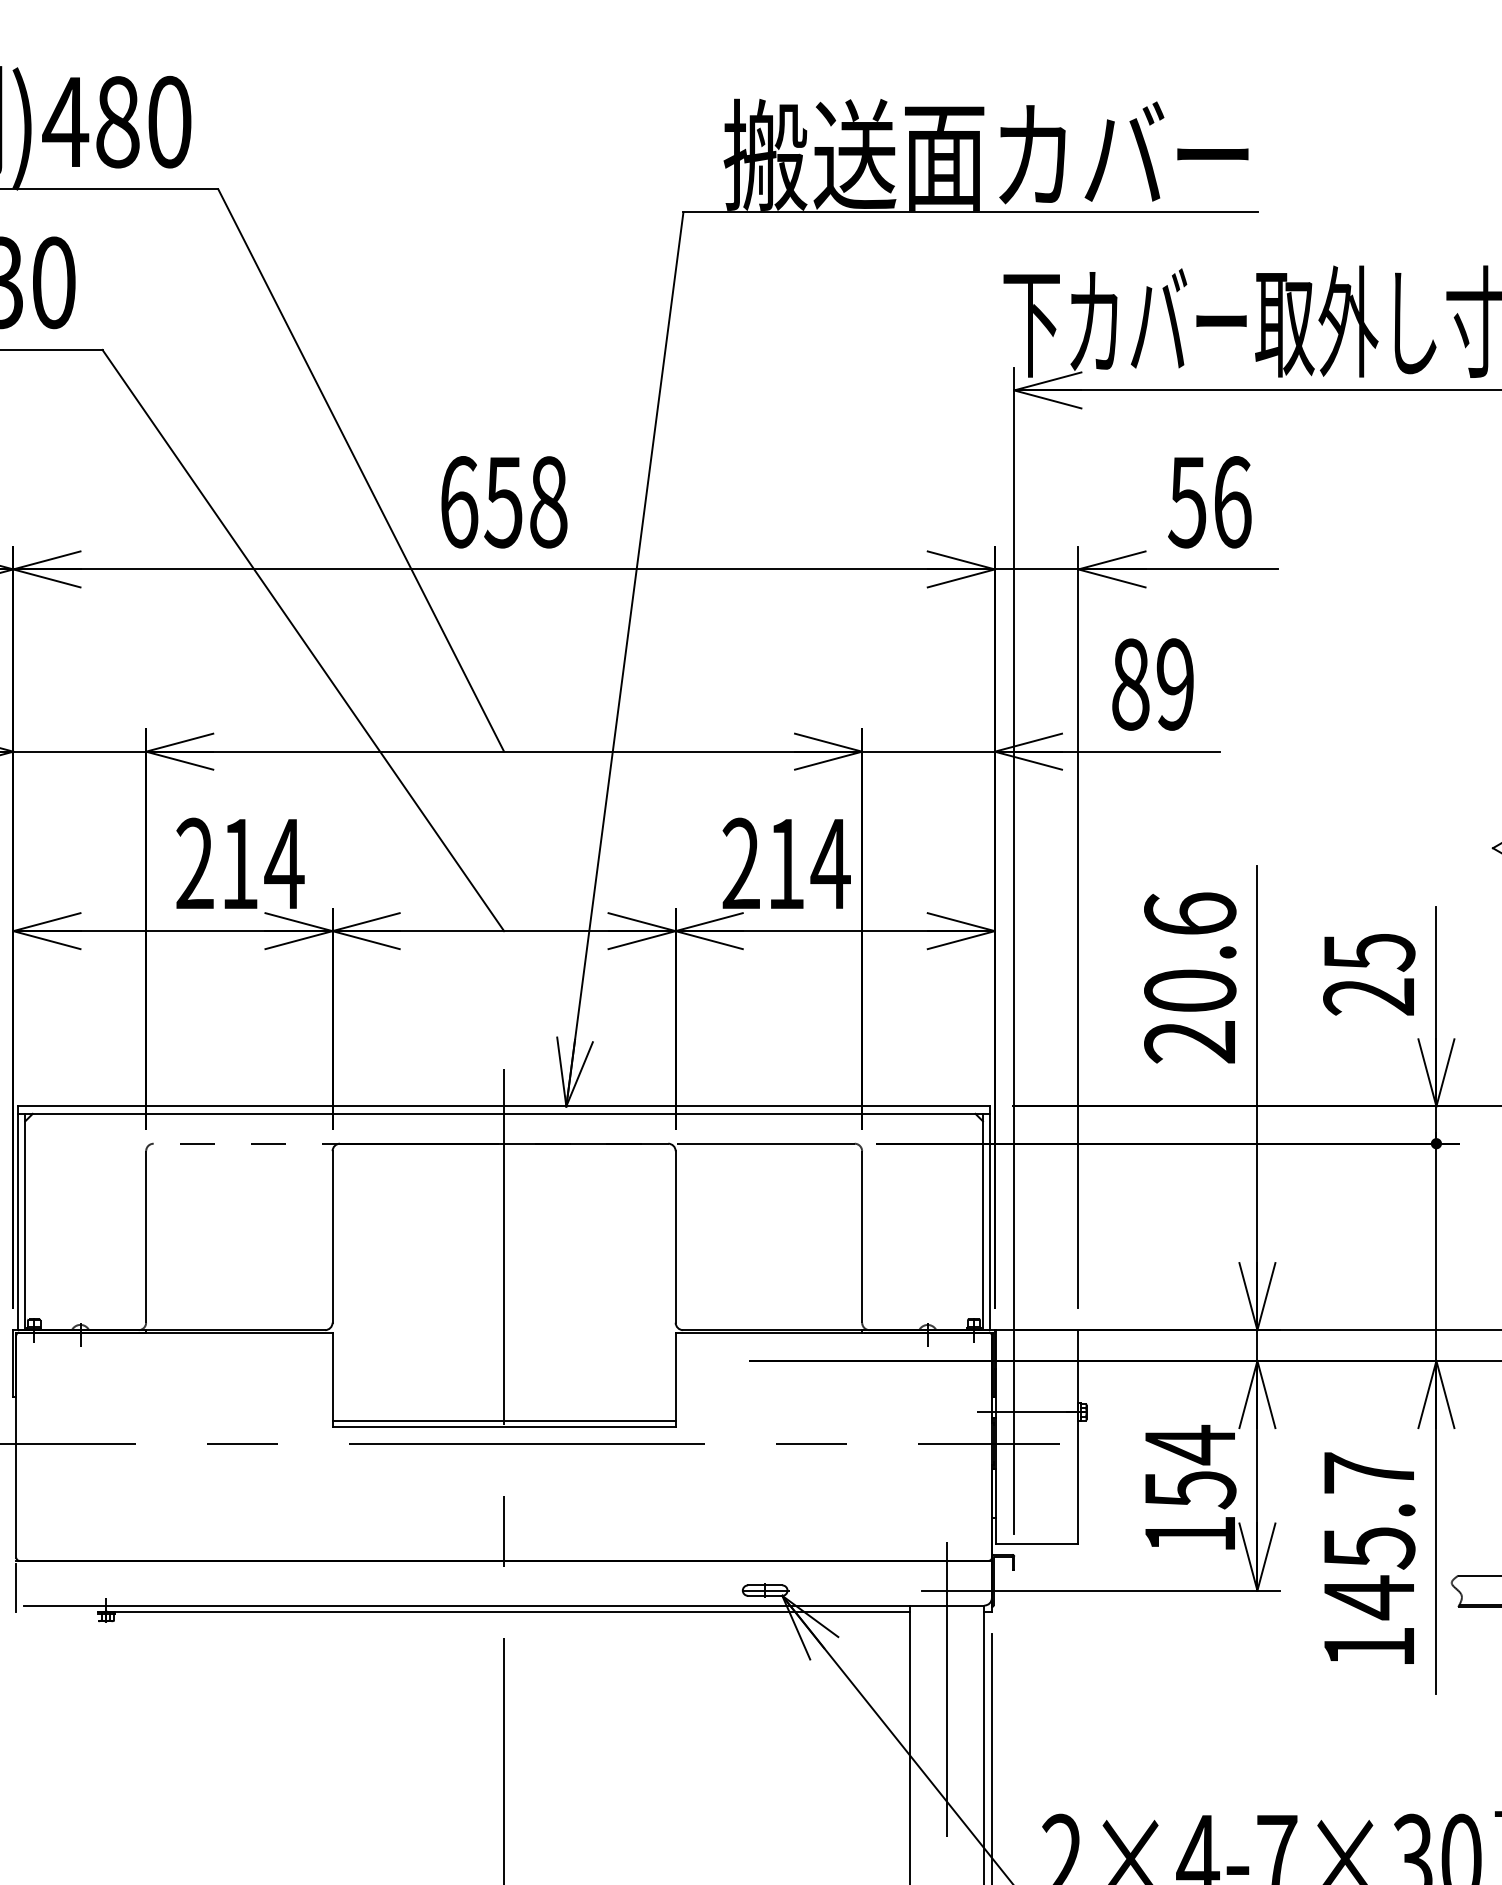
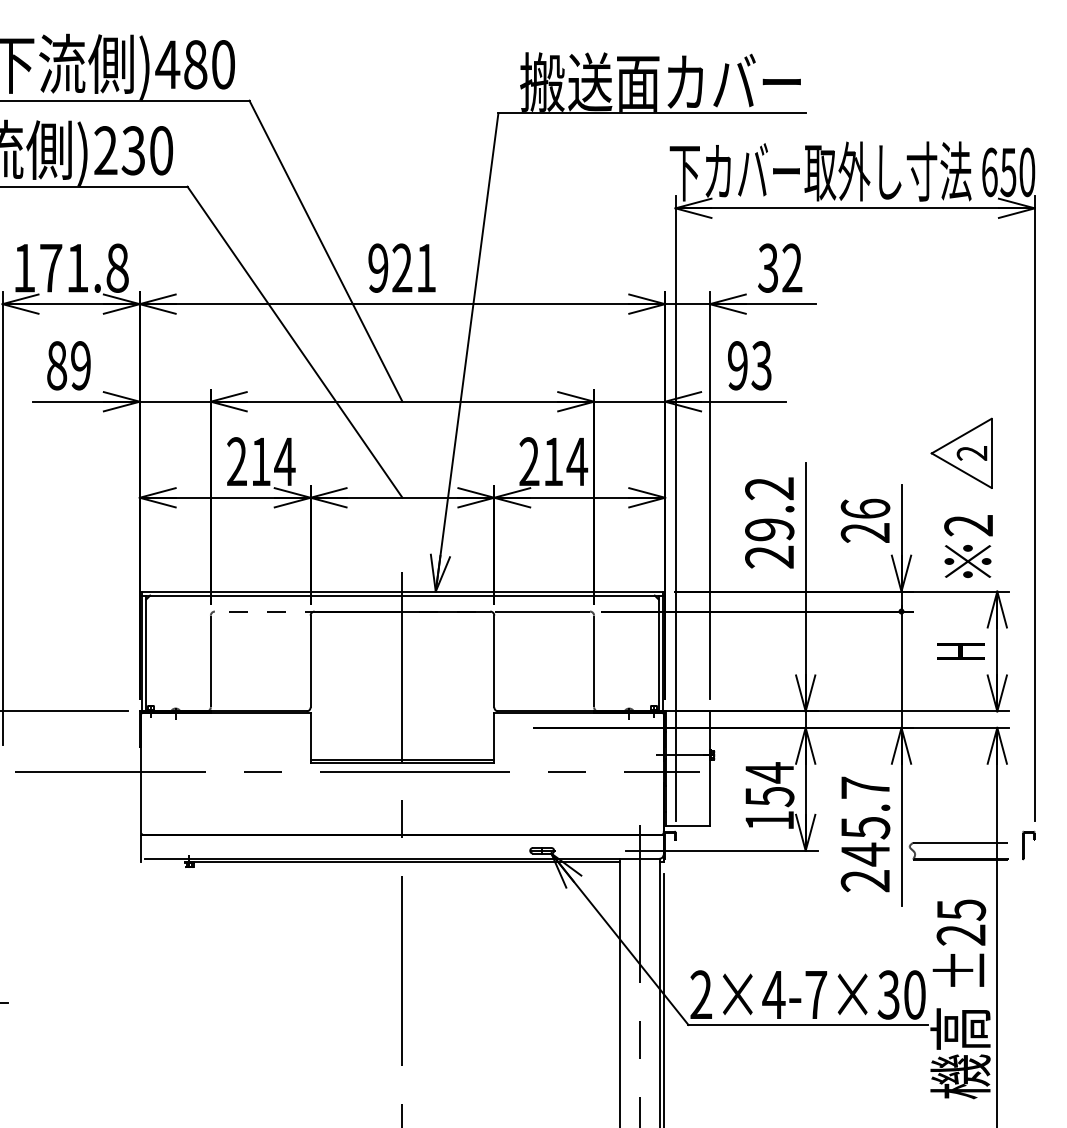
text: (504, 500) -> (402, 267), 658 -> 921
text: (1210, 500) -> (780, 267), 56 -> 32
text: (1152, 684) -> (749, 365), 89 -> 93
text: (1369, 951) -> (865, 508), 25 -> 26
text: (1189, 953) -> (769, 509), 20.6 -> 29.2
text: (1367, 1648) -> (864, 881), 145.7 -> 245.7

